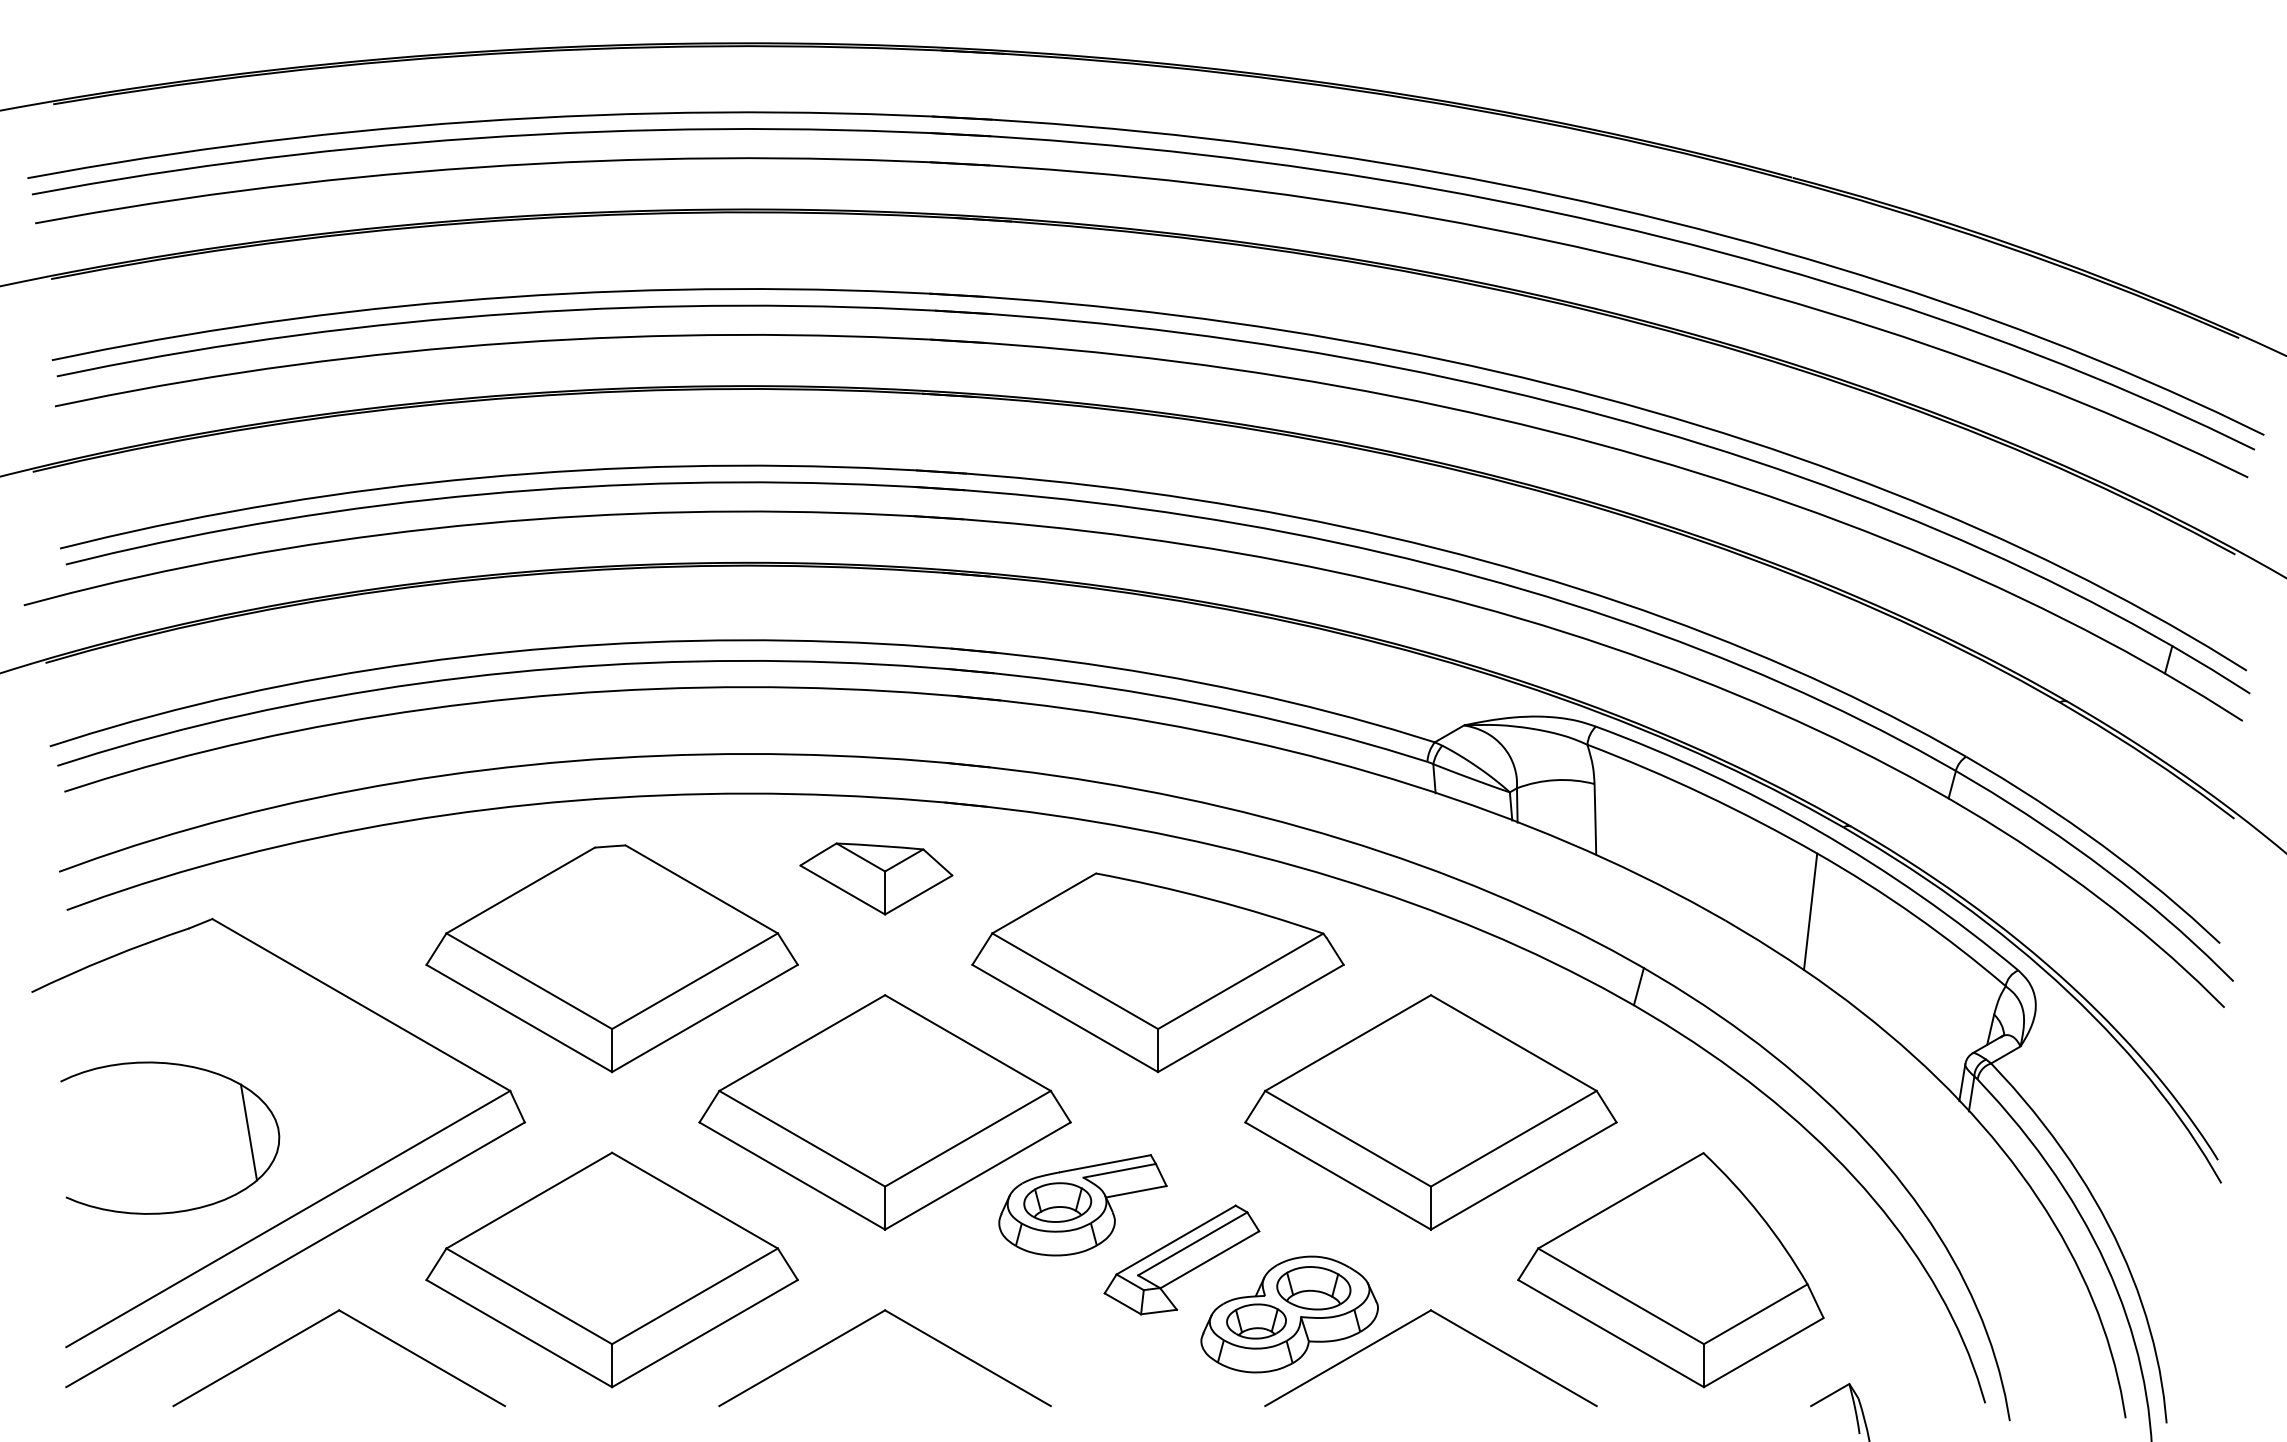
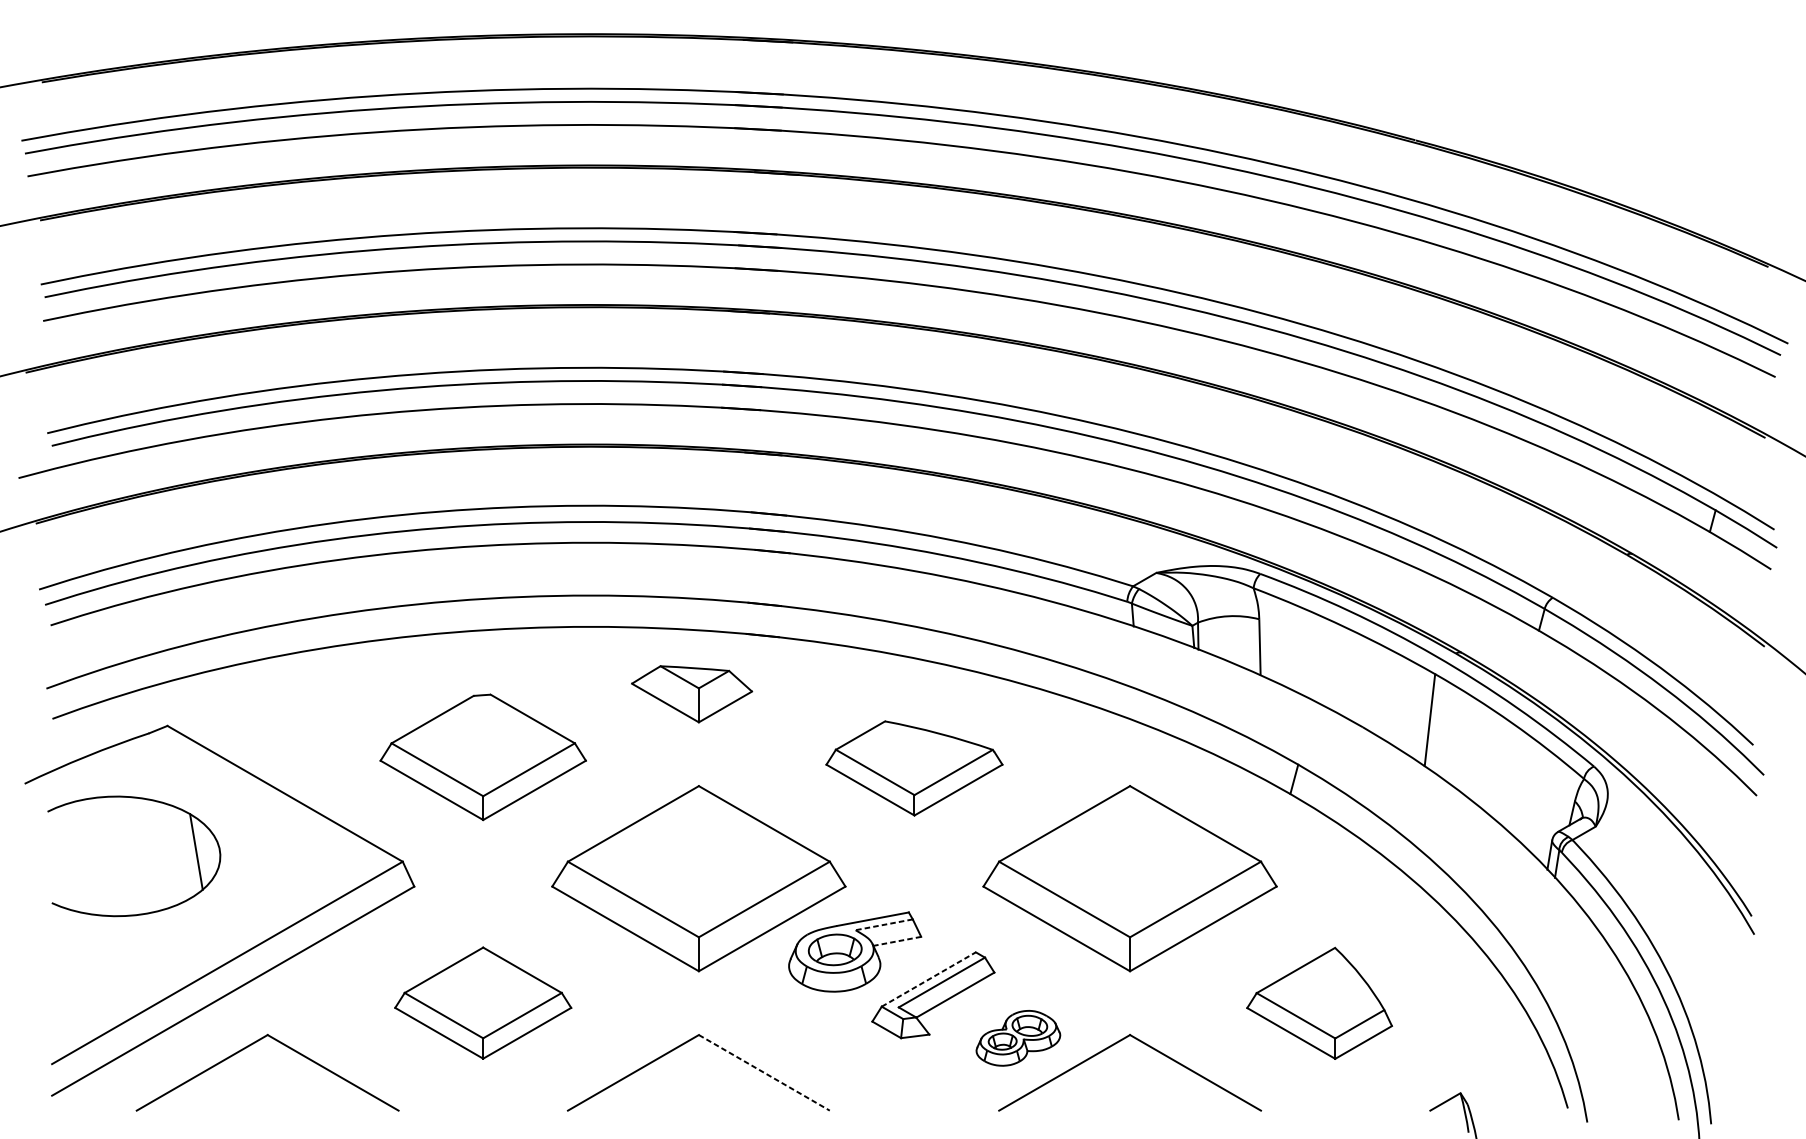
part: (611, 958) -> (482, 757), size x0.7
part: (1157, 972) -> (914, 768), size x0.6
part: (182, 1066) -> (143, 799), moved
line: (1119, 1170) -> (884, 924), solid -> dashed
line: (1136, 1191) -> (897, 941), solid -> dashed
line: (1176, 1240) -> (929, 979), solid -> dashed
part: (611, 1269) -> (482, 1002), size x0.6
part: (1670, 1270) -> (1319, 1003), size x0.6
part: (1289, 1314) -> (1018, 1038), size x0.6
line: (967, 1358) -> (763, 1073), solid -> dashed

